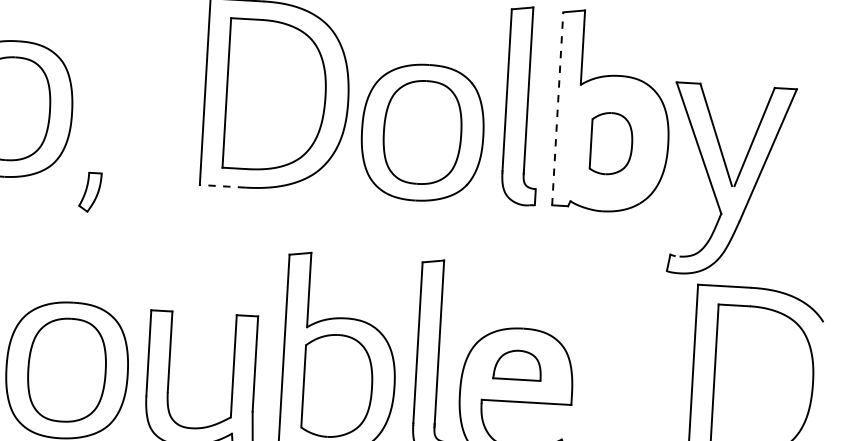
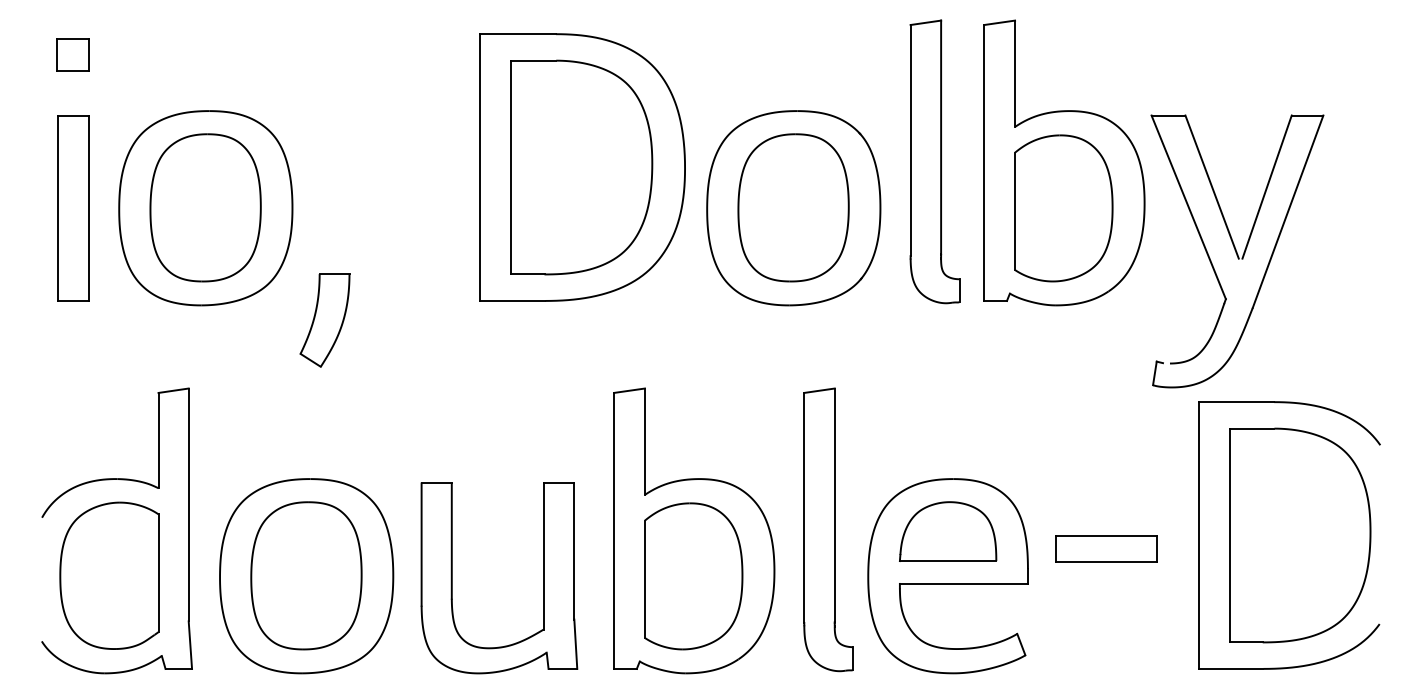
line: (557, 108) -> (984, 162), dashed -> solid
part: (611, 143) -> (1063, 208), size x1.67
line: (222, 185) -> (512, 300), dashed -> solid
part: (89, 192) -> (324, 320), size x1.67
part: (517, 365) -> (948, 531), size x1.43
part: (627, 383) -> (1106, 548), added

